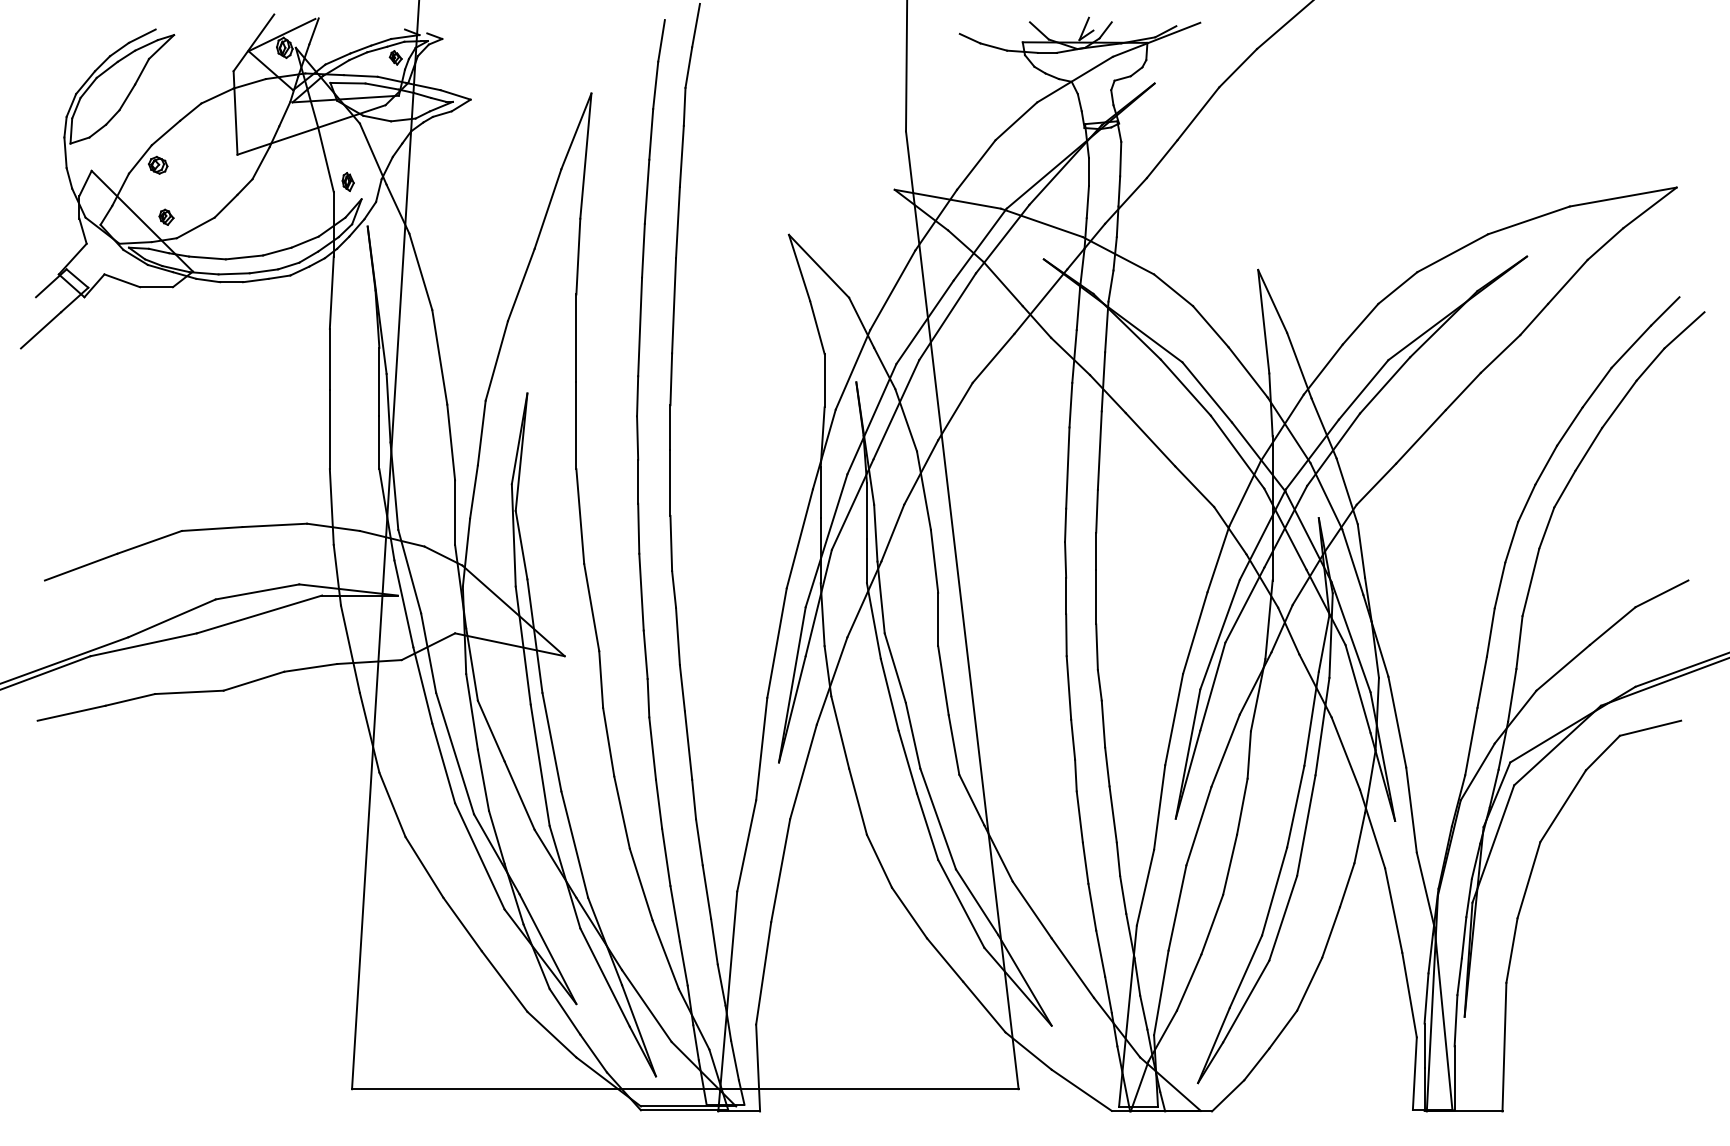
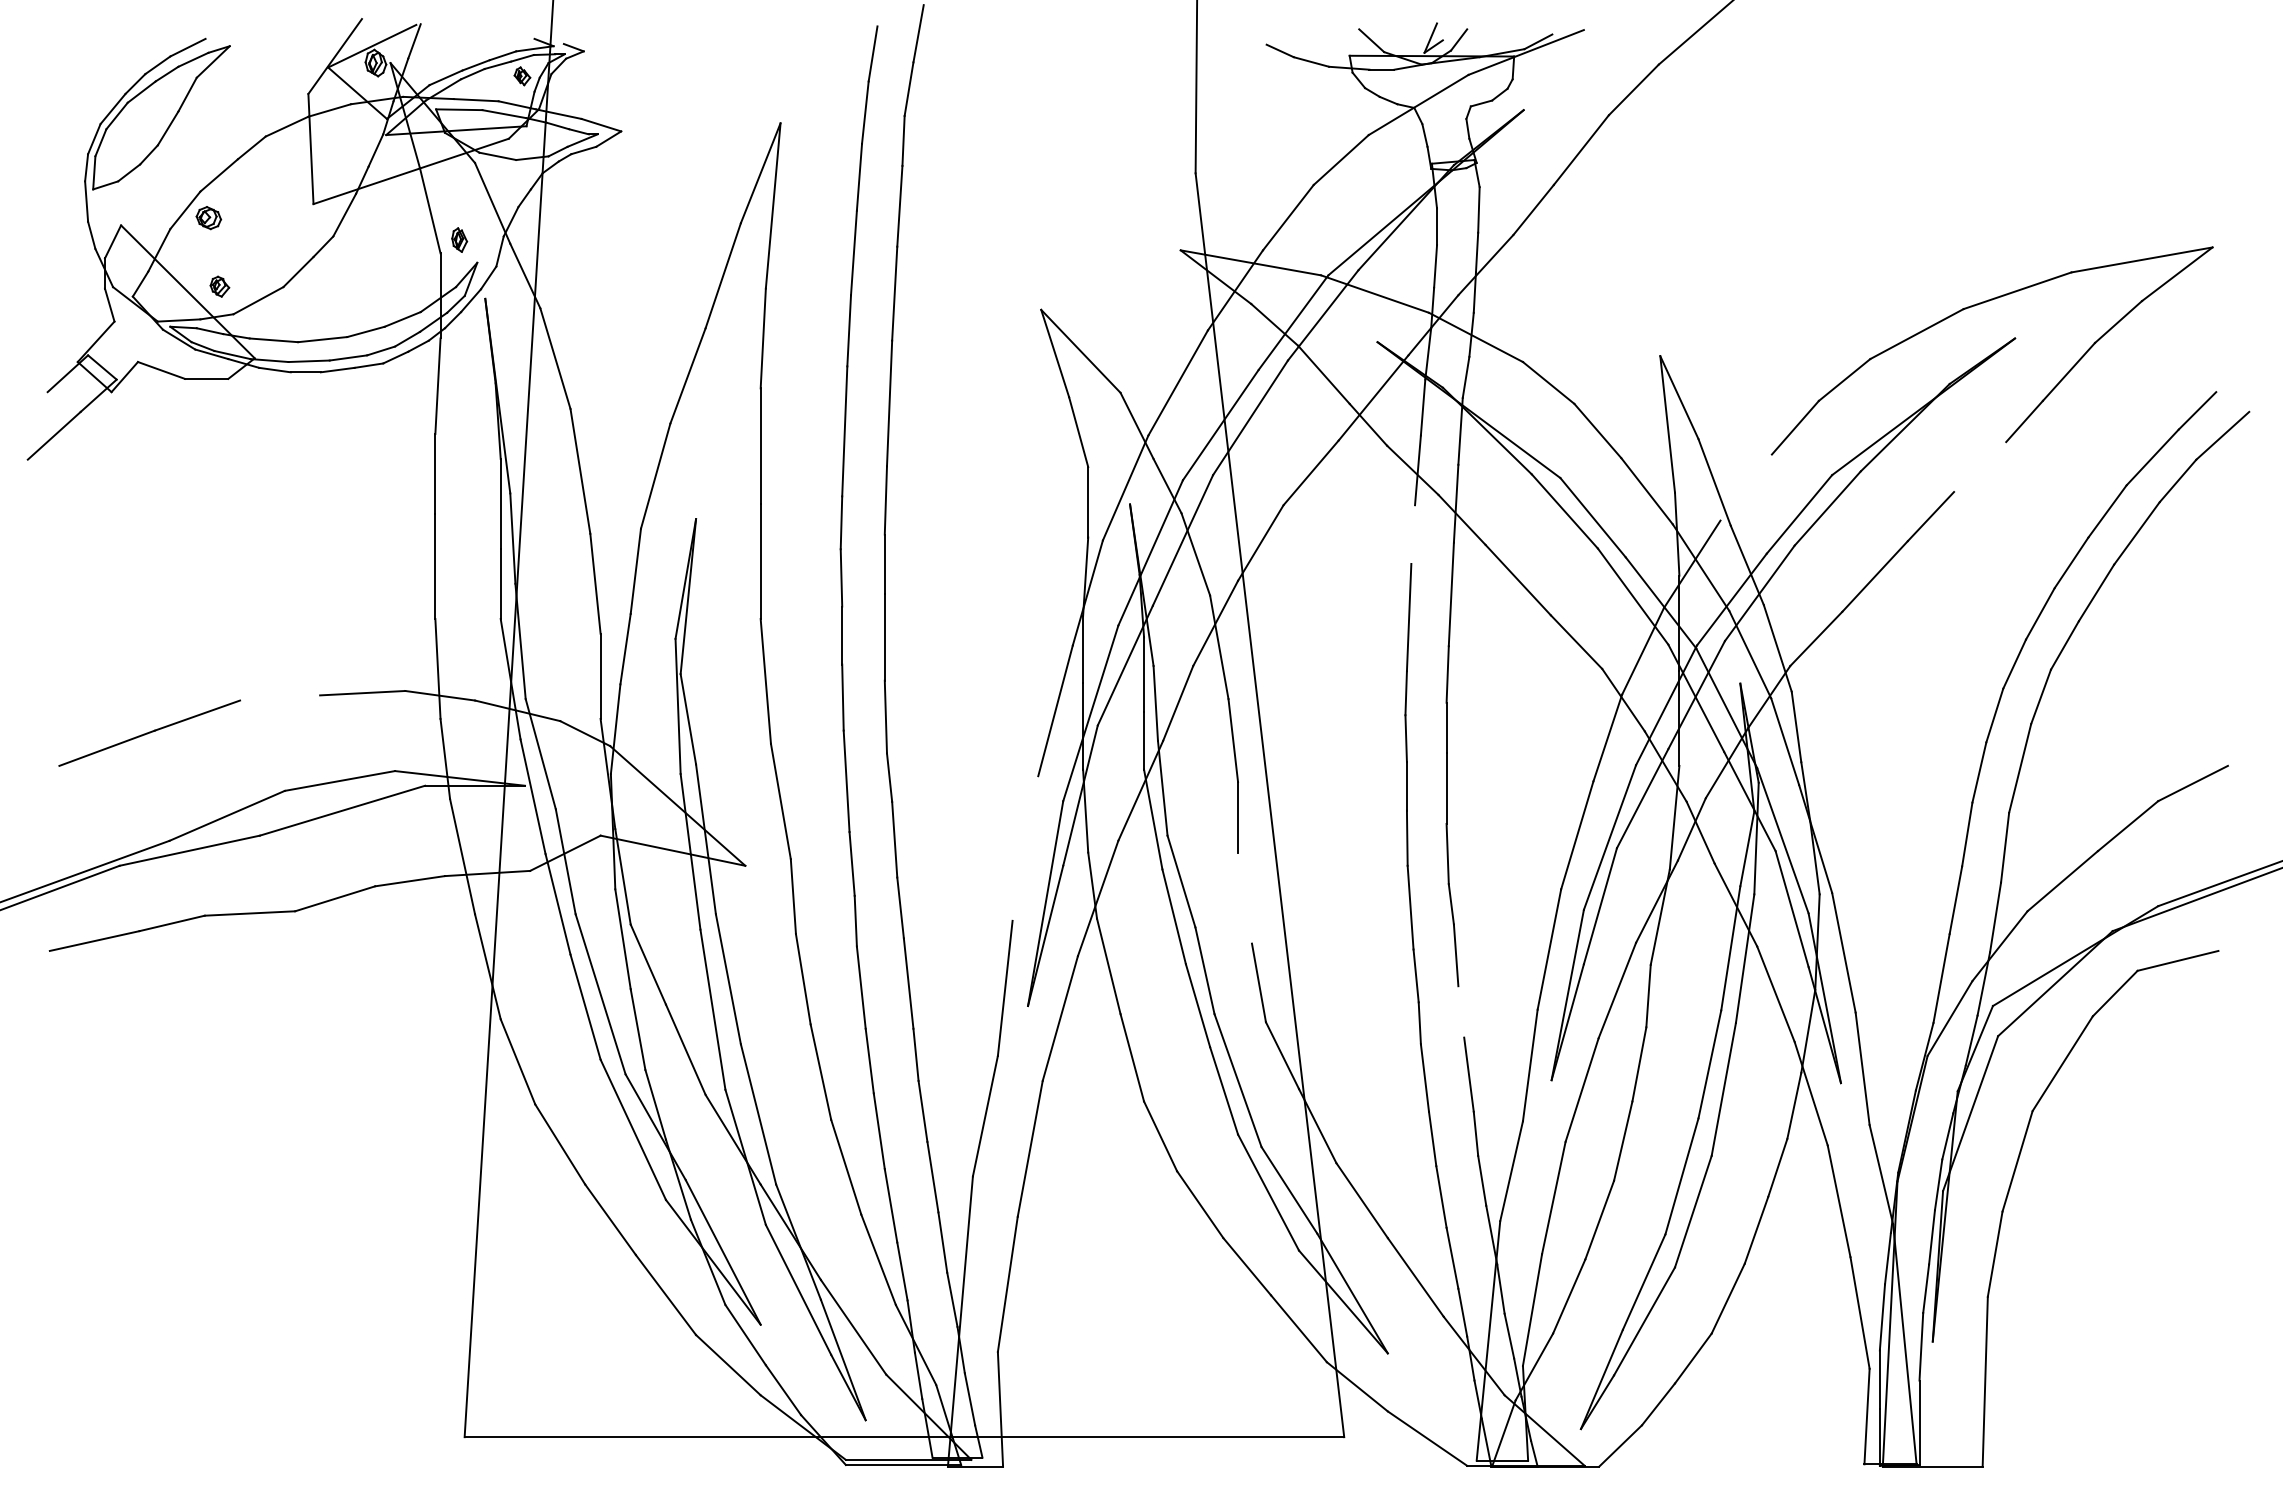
line: (1500, 353) -> (1980, 466), removed
line: (1322, 369) -> (1745, 487), removed
line: (1070, 404) -> (1412, 533), removed
line: (211, 528) -> (279, 697), removed
line: (776, 642) -> (1024, 847), removed
line: (943, 680) -> (1245, 897), removed
line: (1107, 766) -> (1461, 1011), removed

